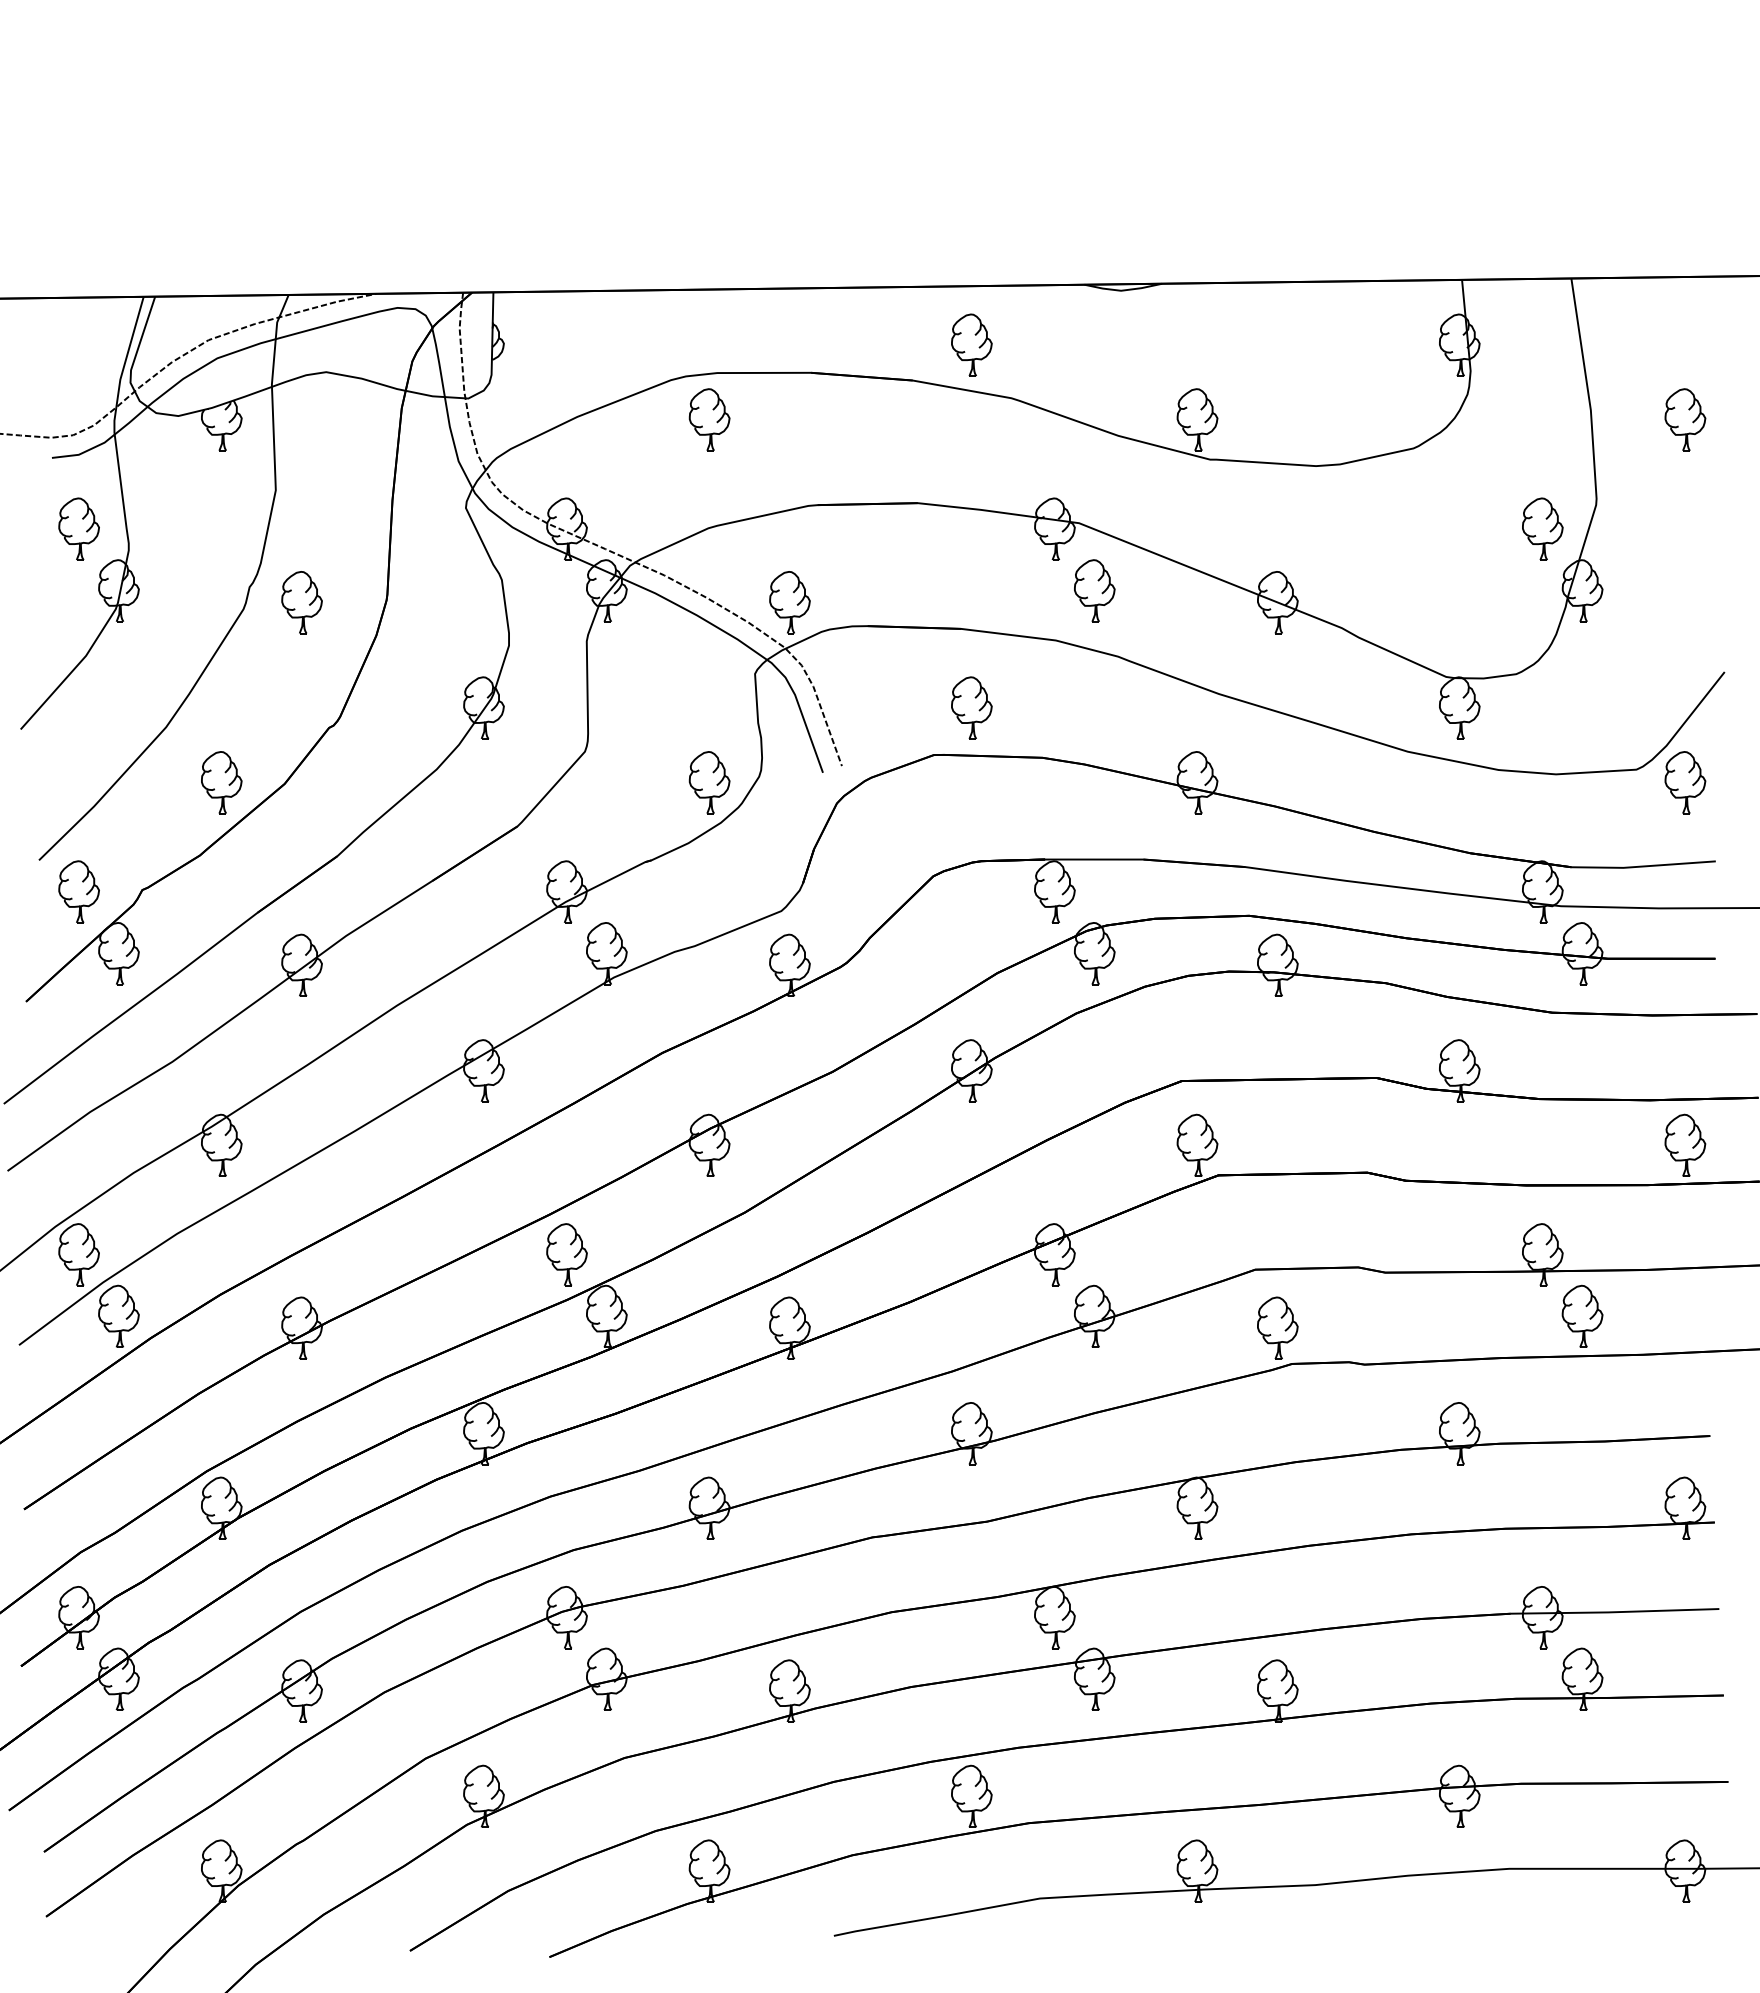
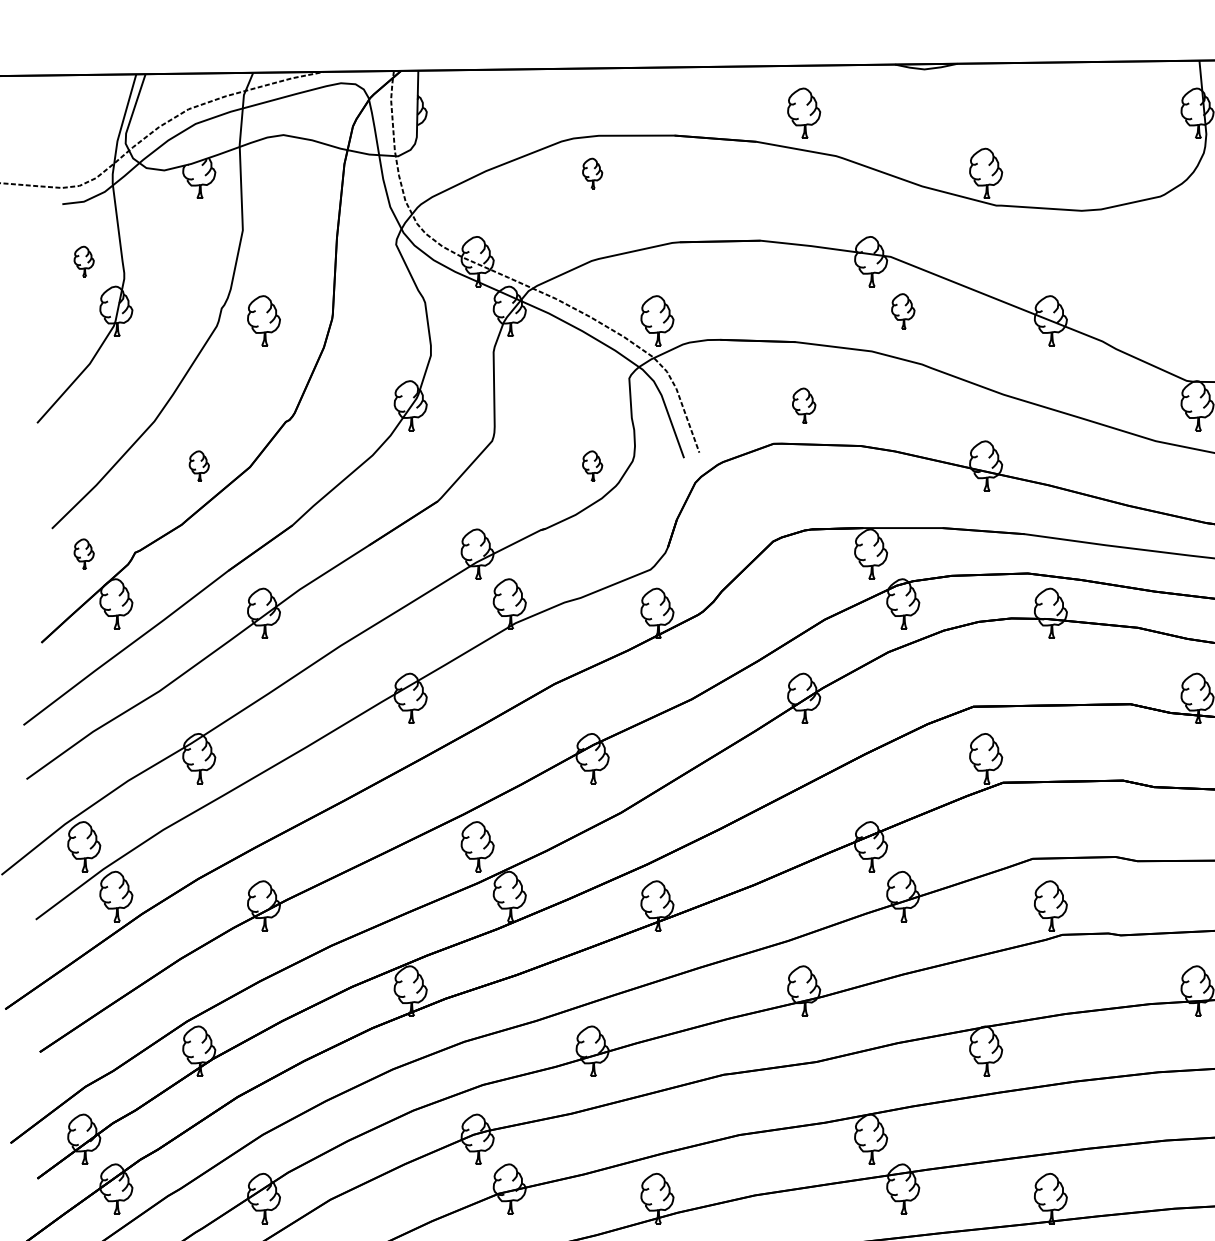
part: (709, 419) -> (592, 173), size x0.6
part: (78, 528) -> (83, 261), size x0.6
part: (1094, 590) -> (903, 311), size x0.7
part: (971, 707) -> (803, 405), size x0.7
part: (221, 782) -> (199, 465), size x0.6
part: (709, 782) -> (592, 465), size x0.6
part: (78, 891) -> (83, 553), size x0.6

